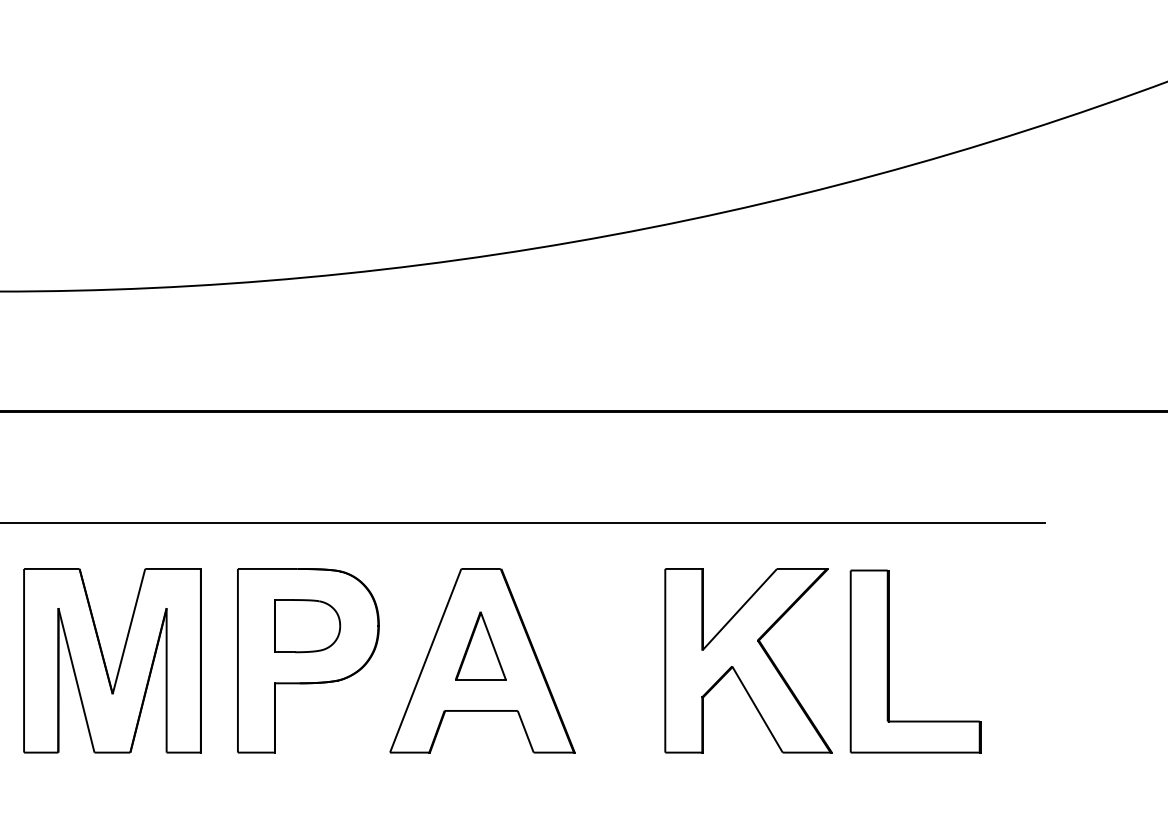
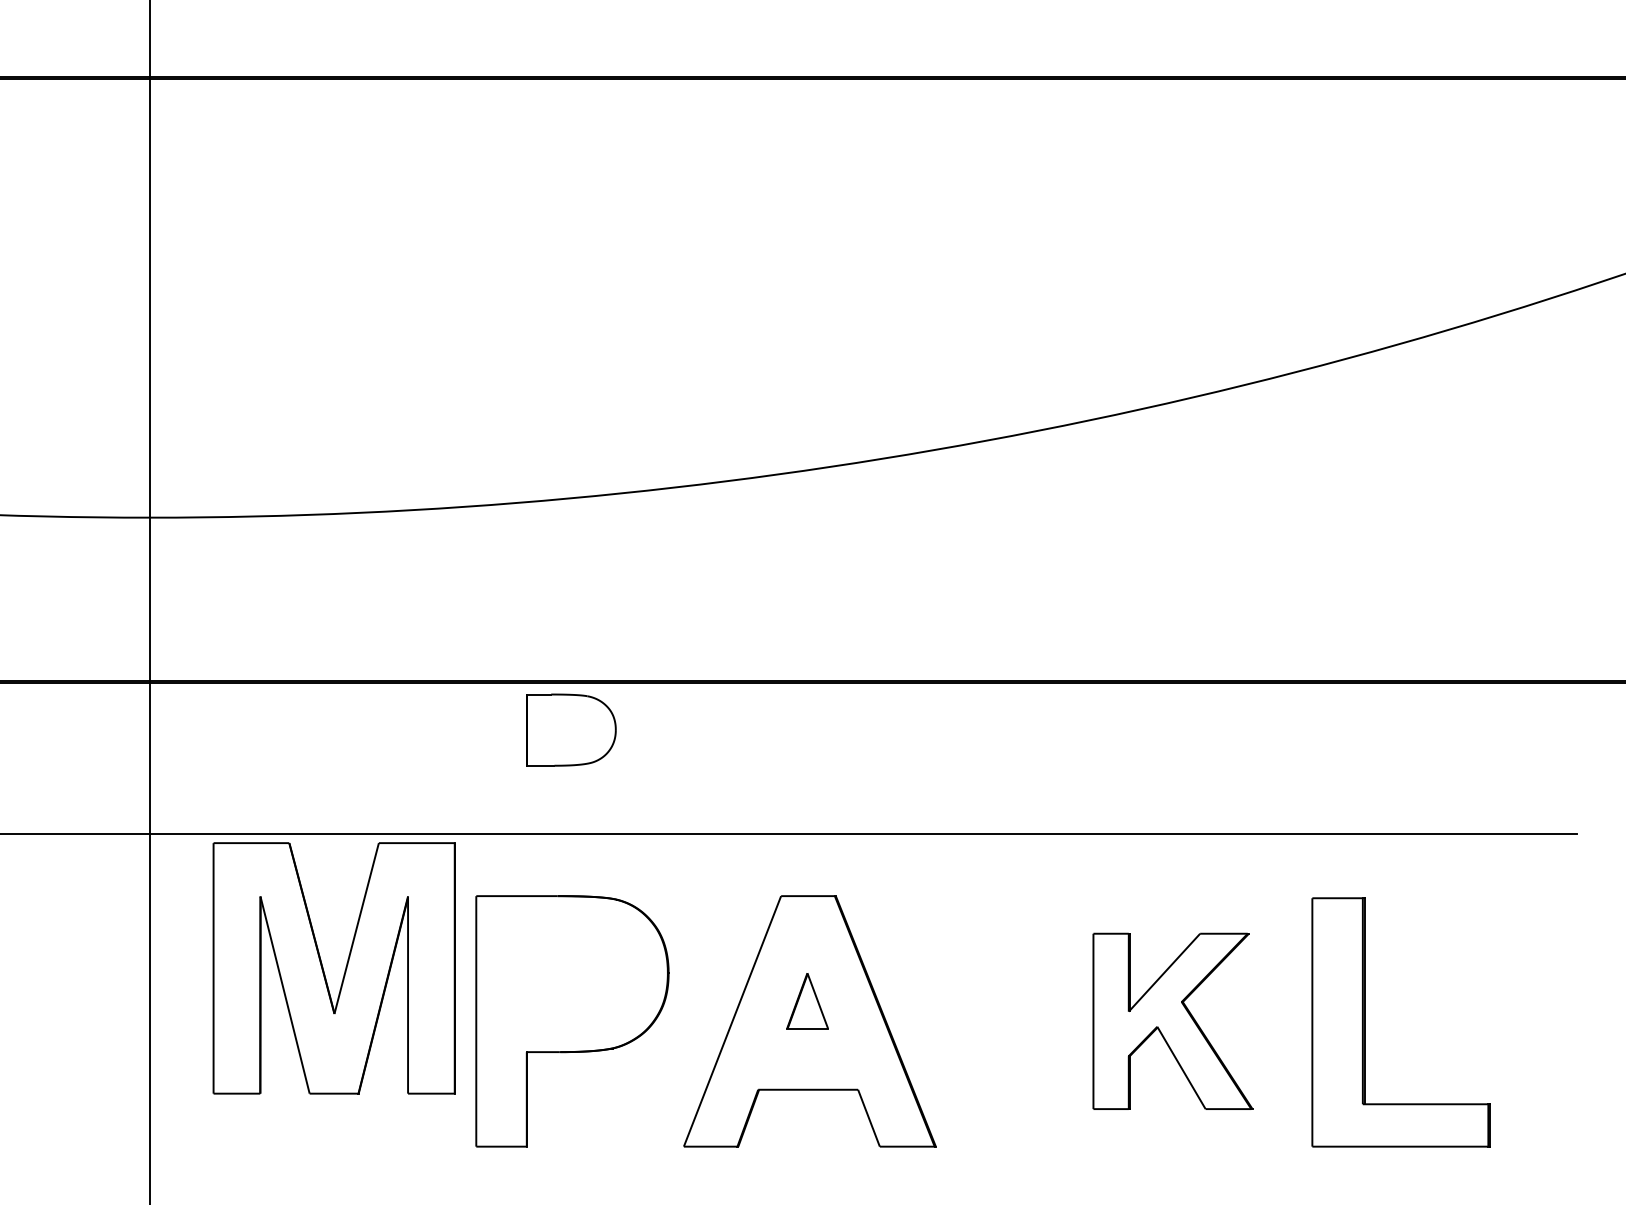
part: (307, 625) -> (571, 729), moved
part: (480, 645) -> (807, 1000), size x0.6
part: (748, 660) -> (1172, 1021), size x0.7
part: (105, 662) -> (324, 970), moved

